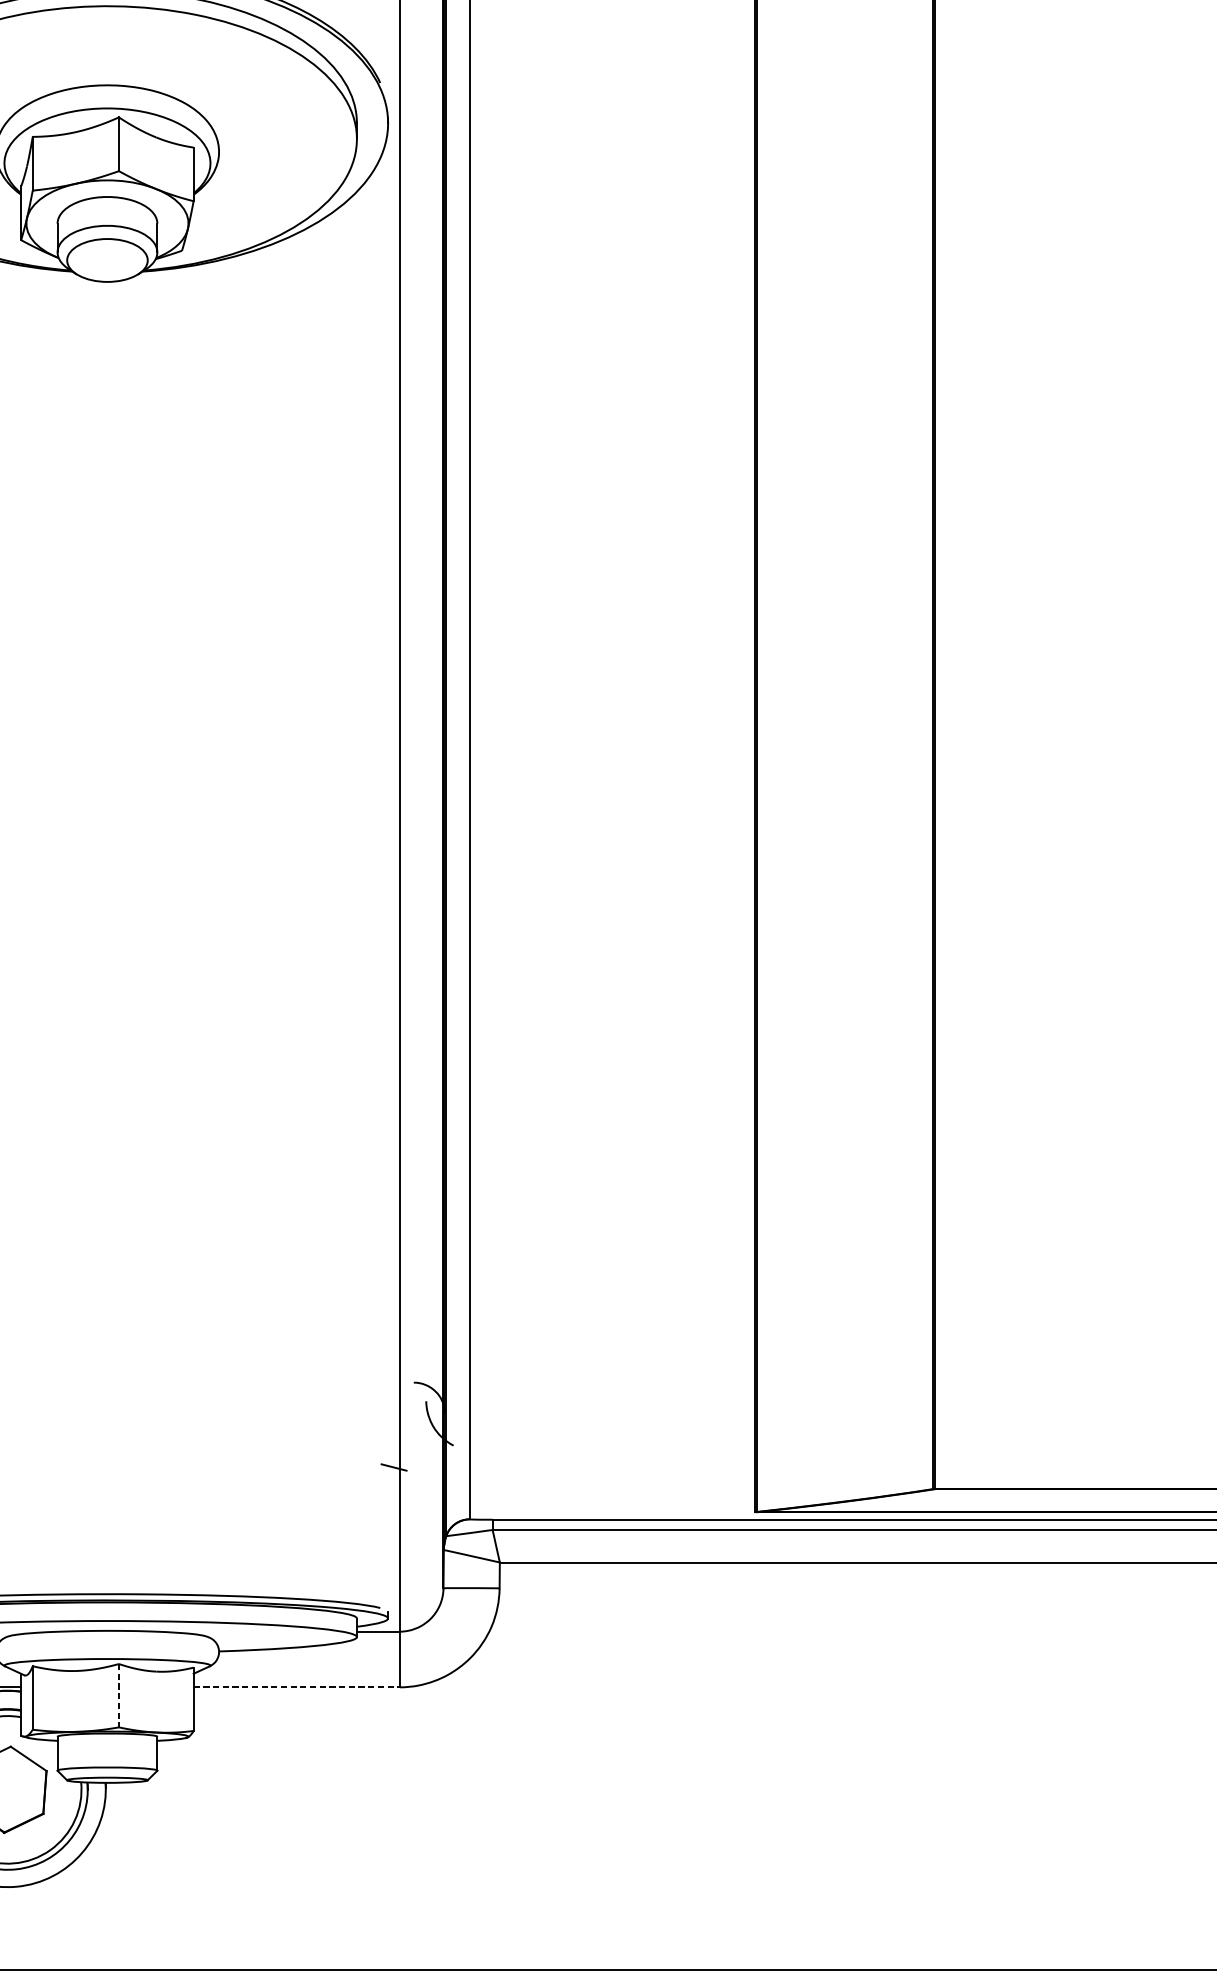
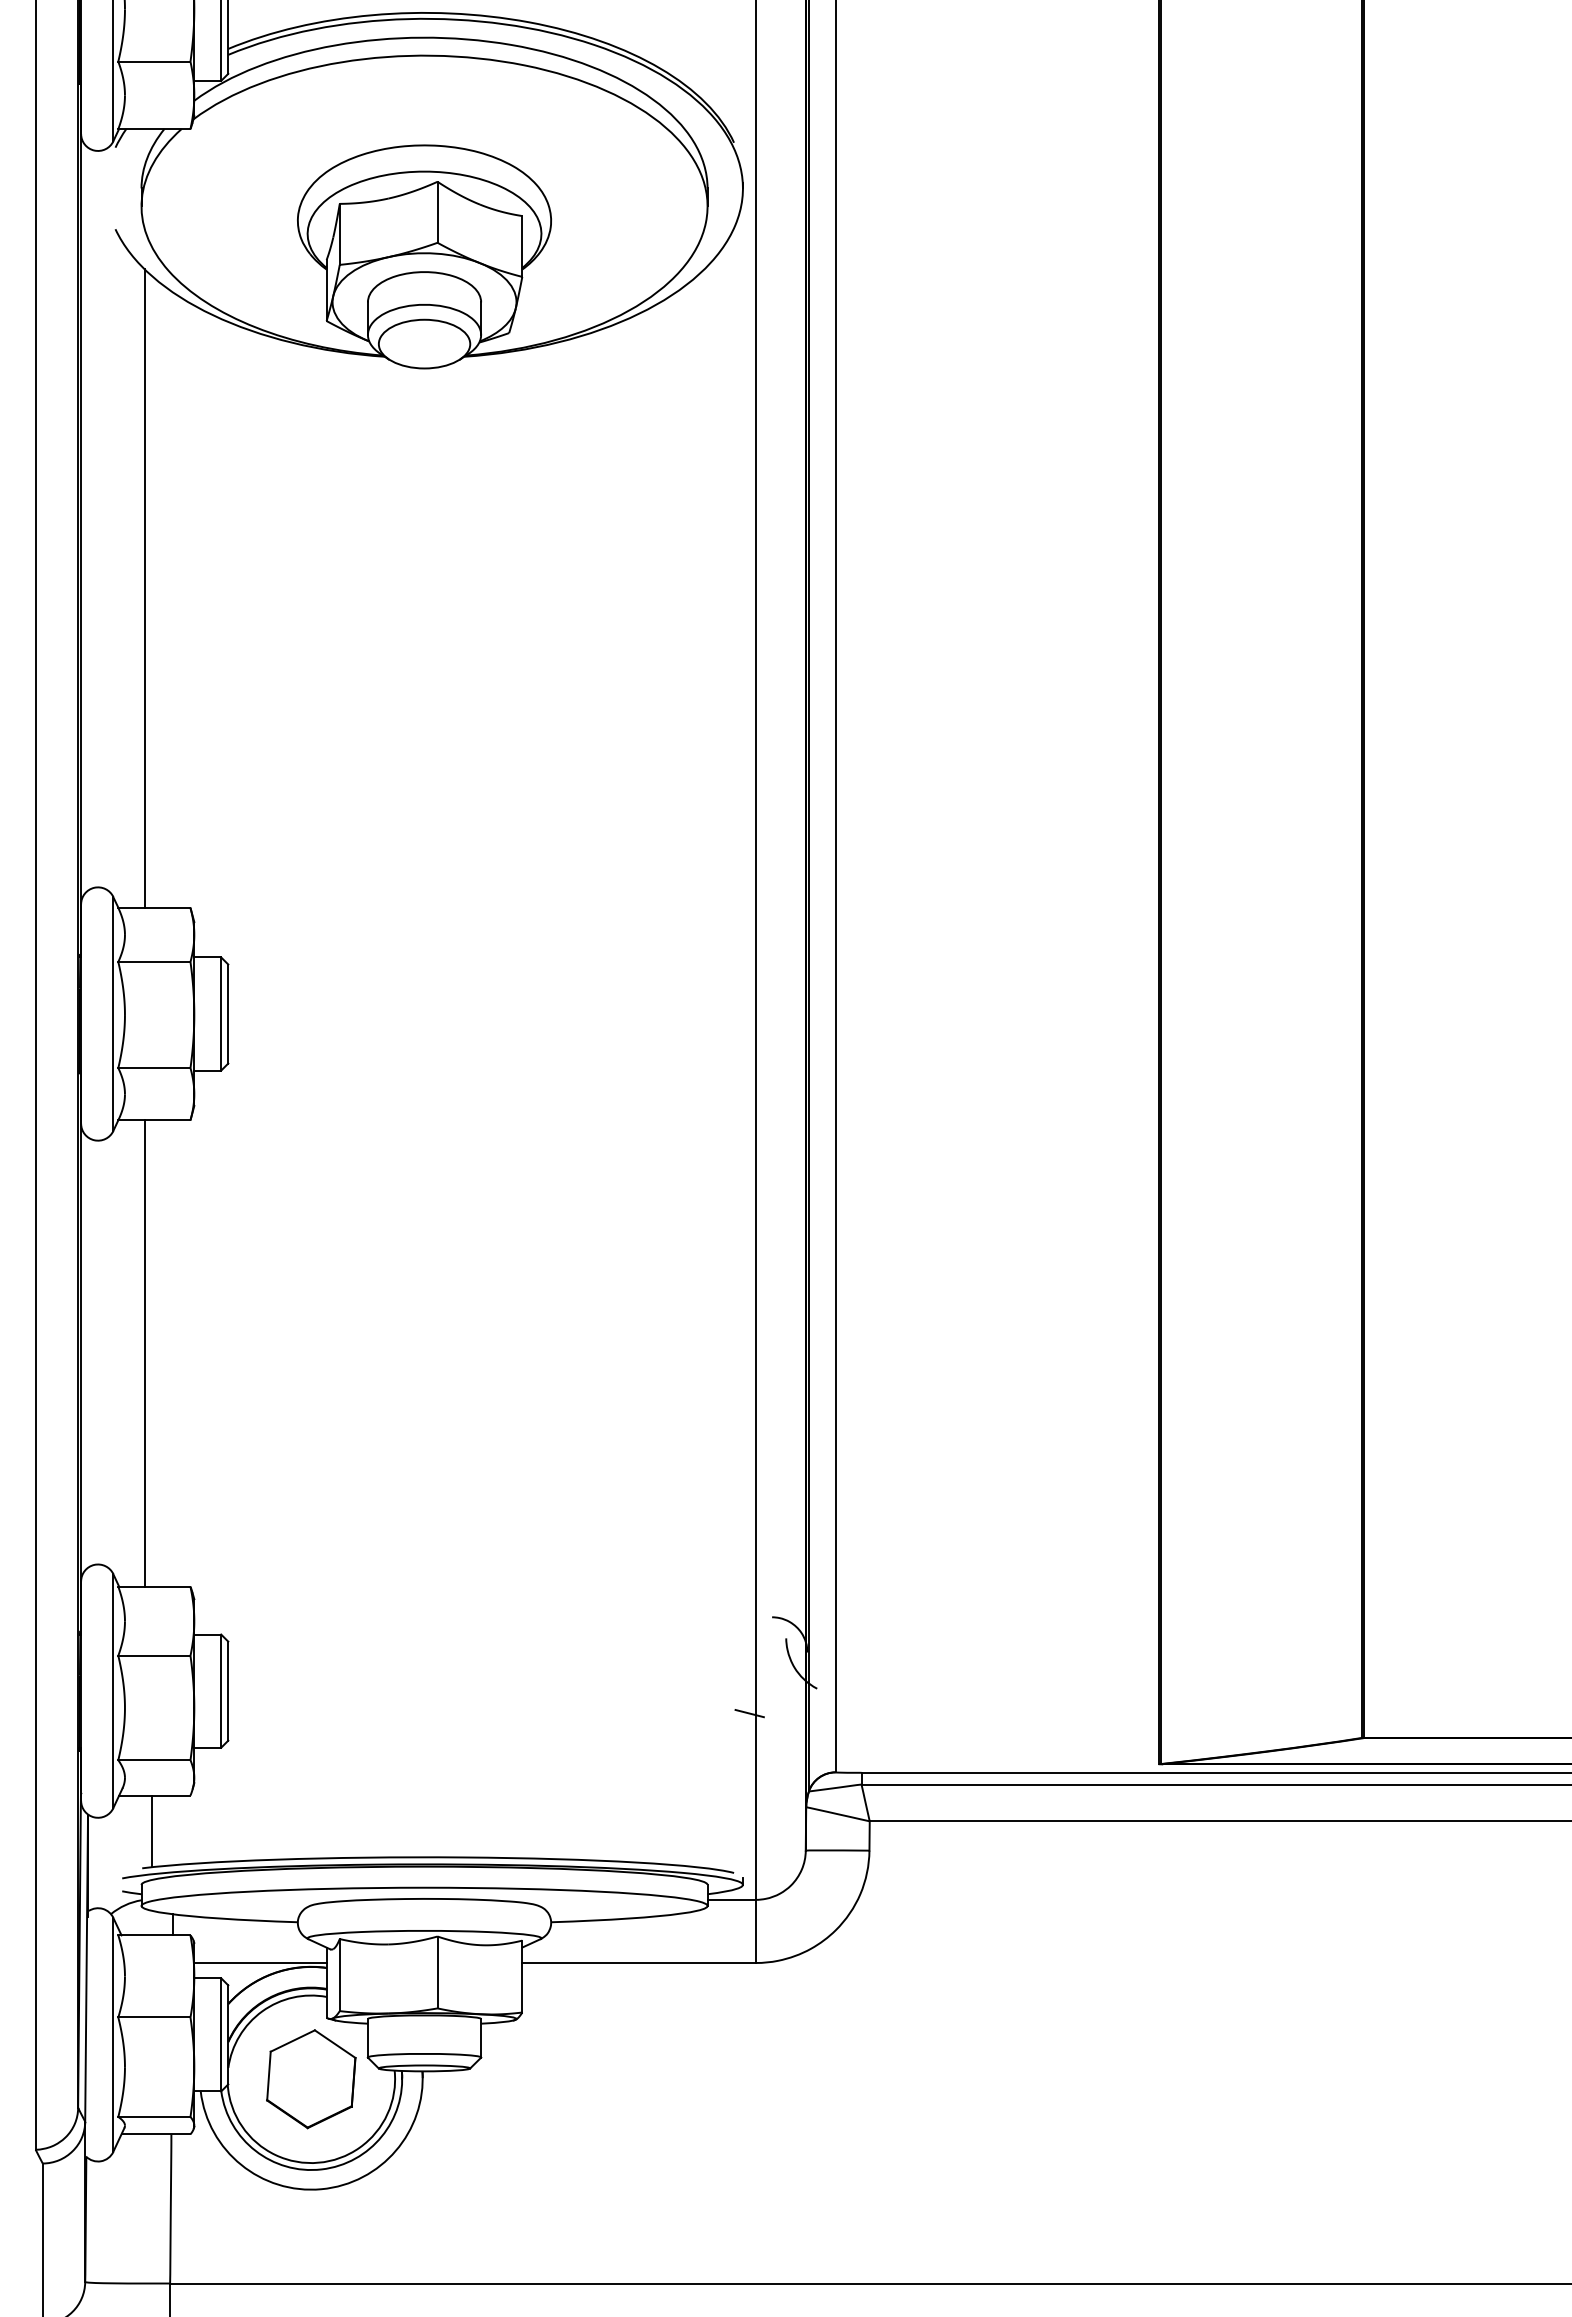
line: (296, 1686) -> (639, 1962), dashed -> solid
line: (118, 1695) -> (437, 1972), dashed -> solid

